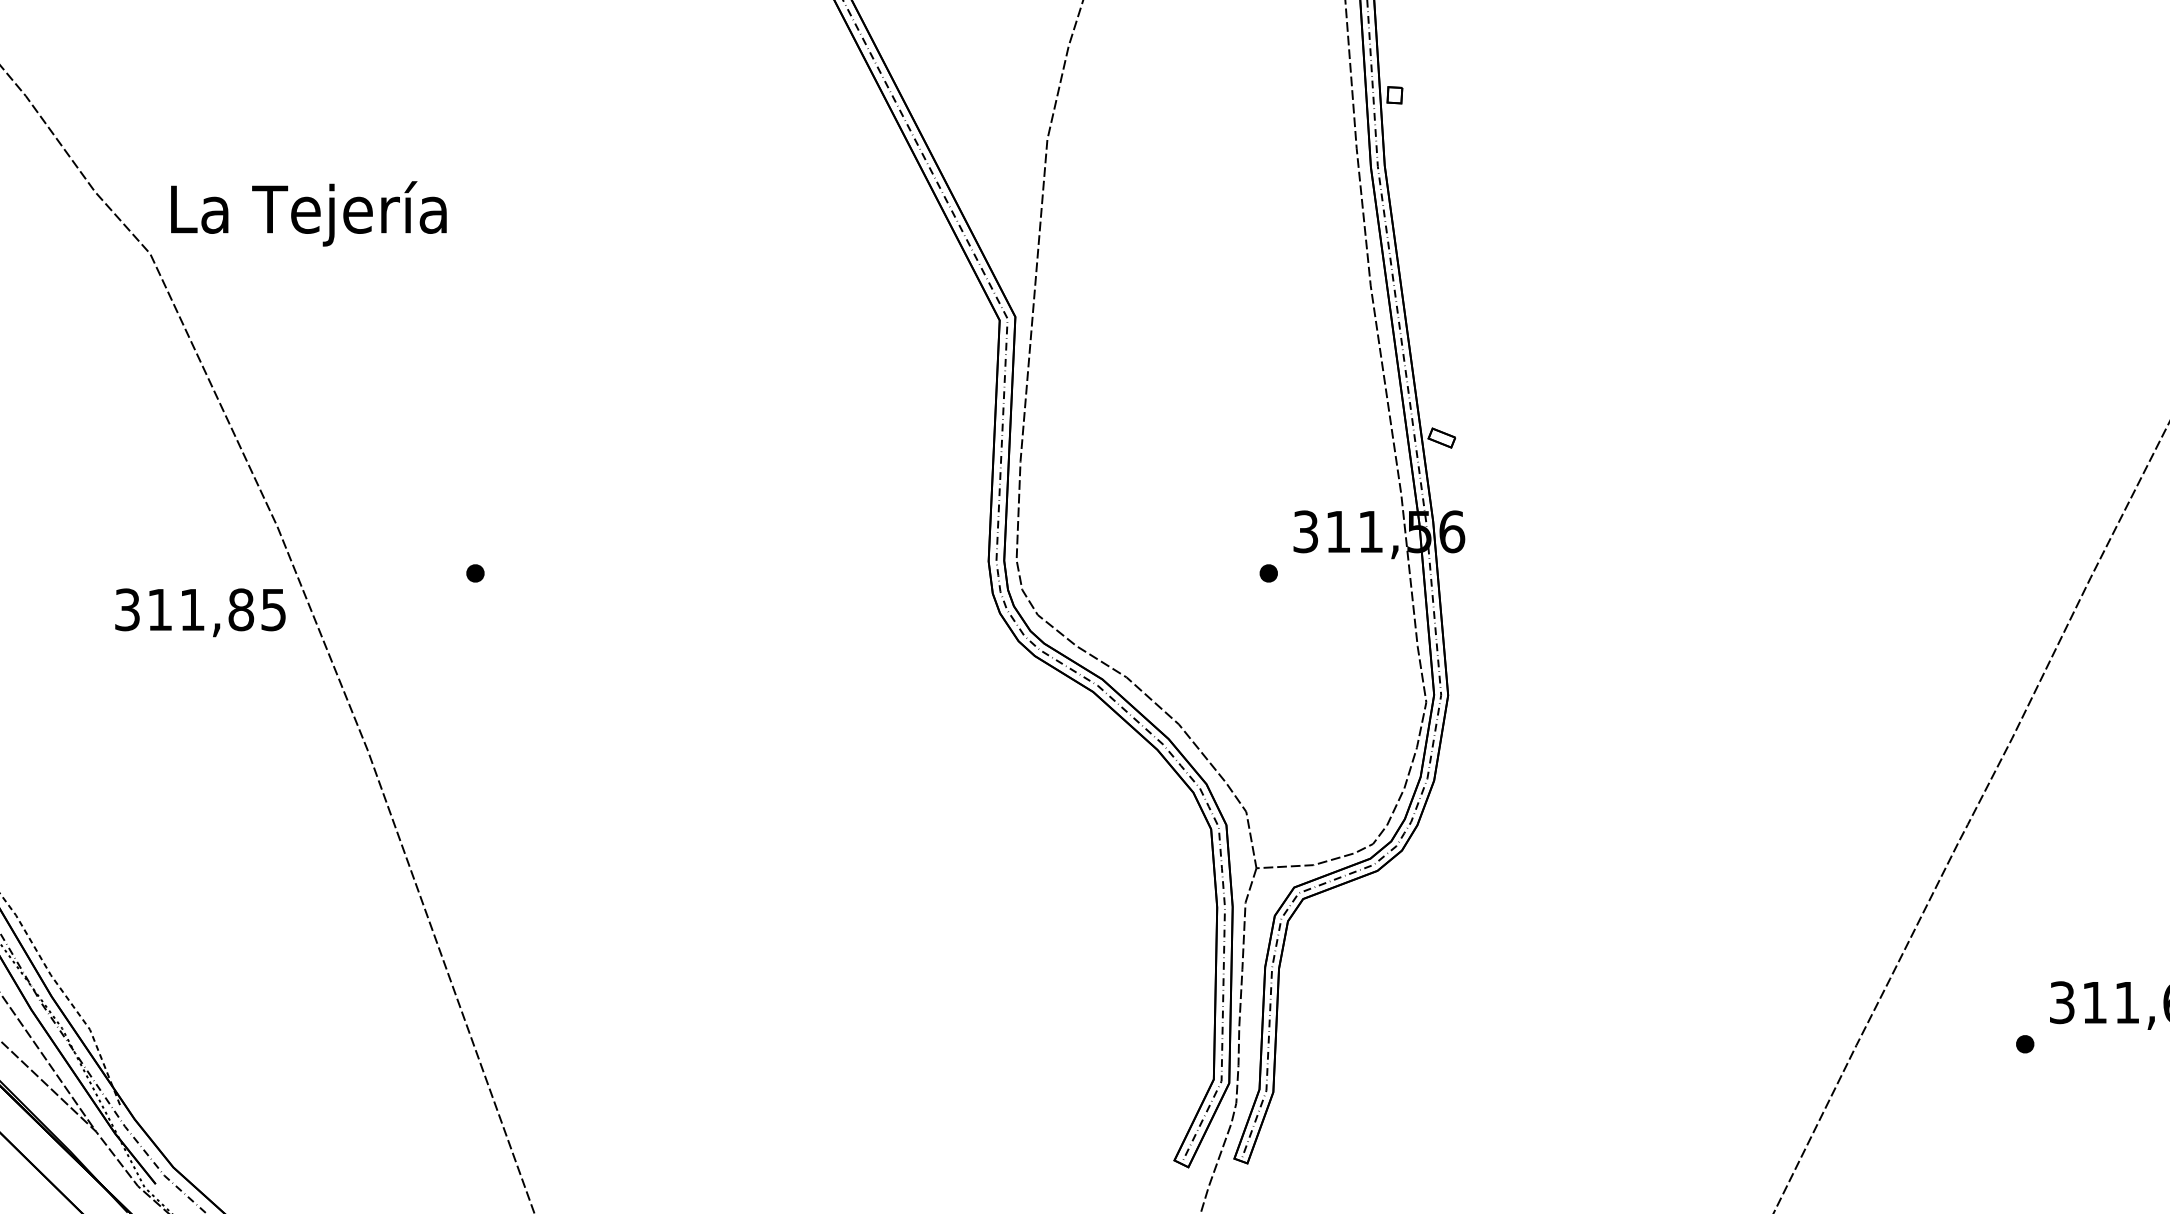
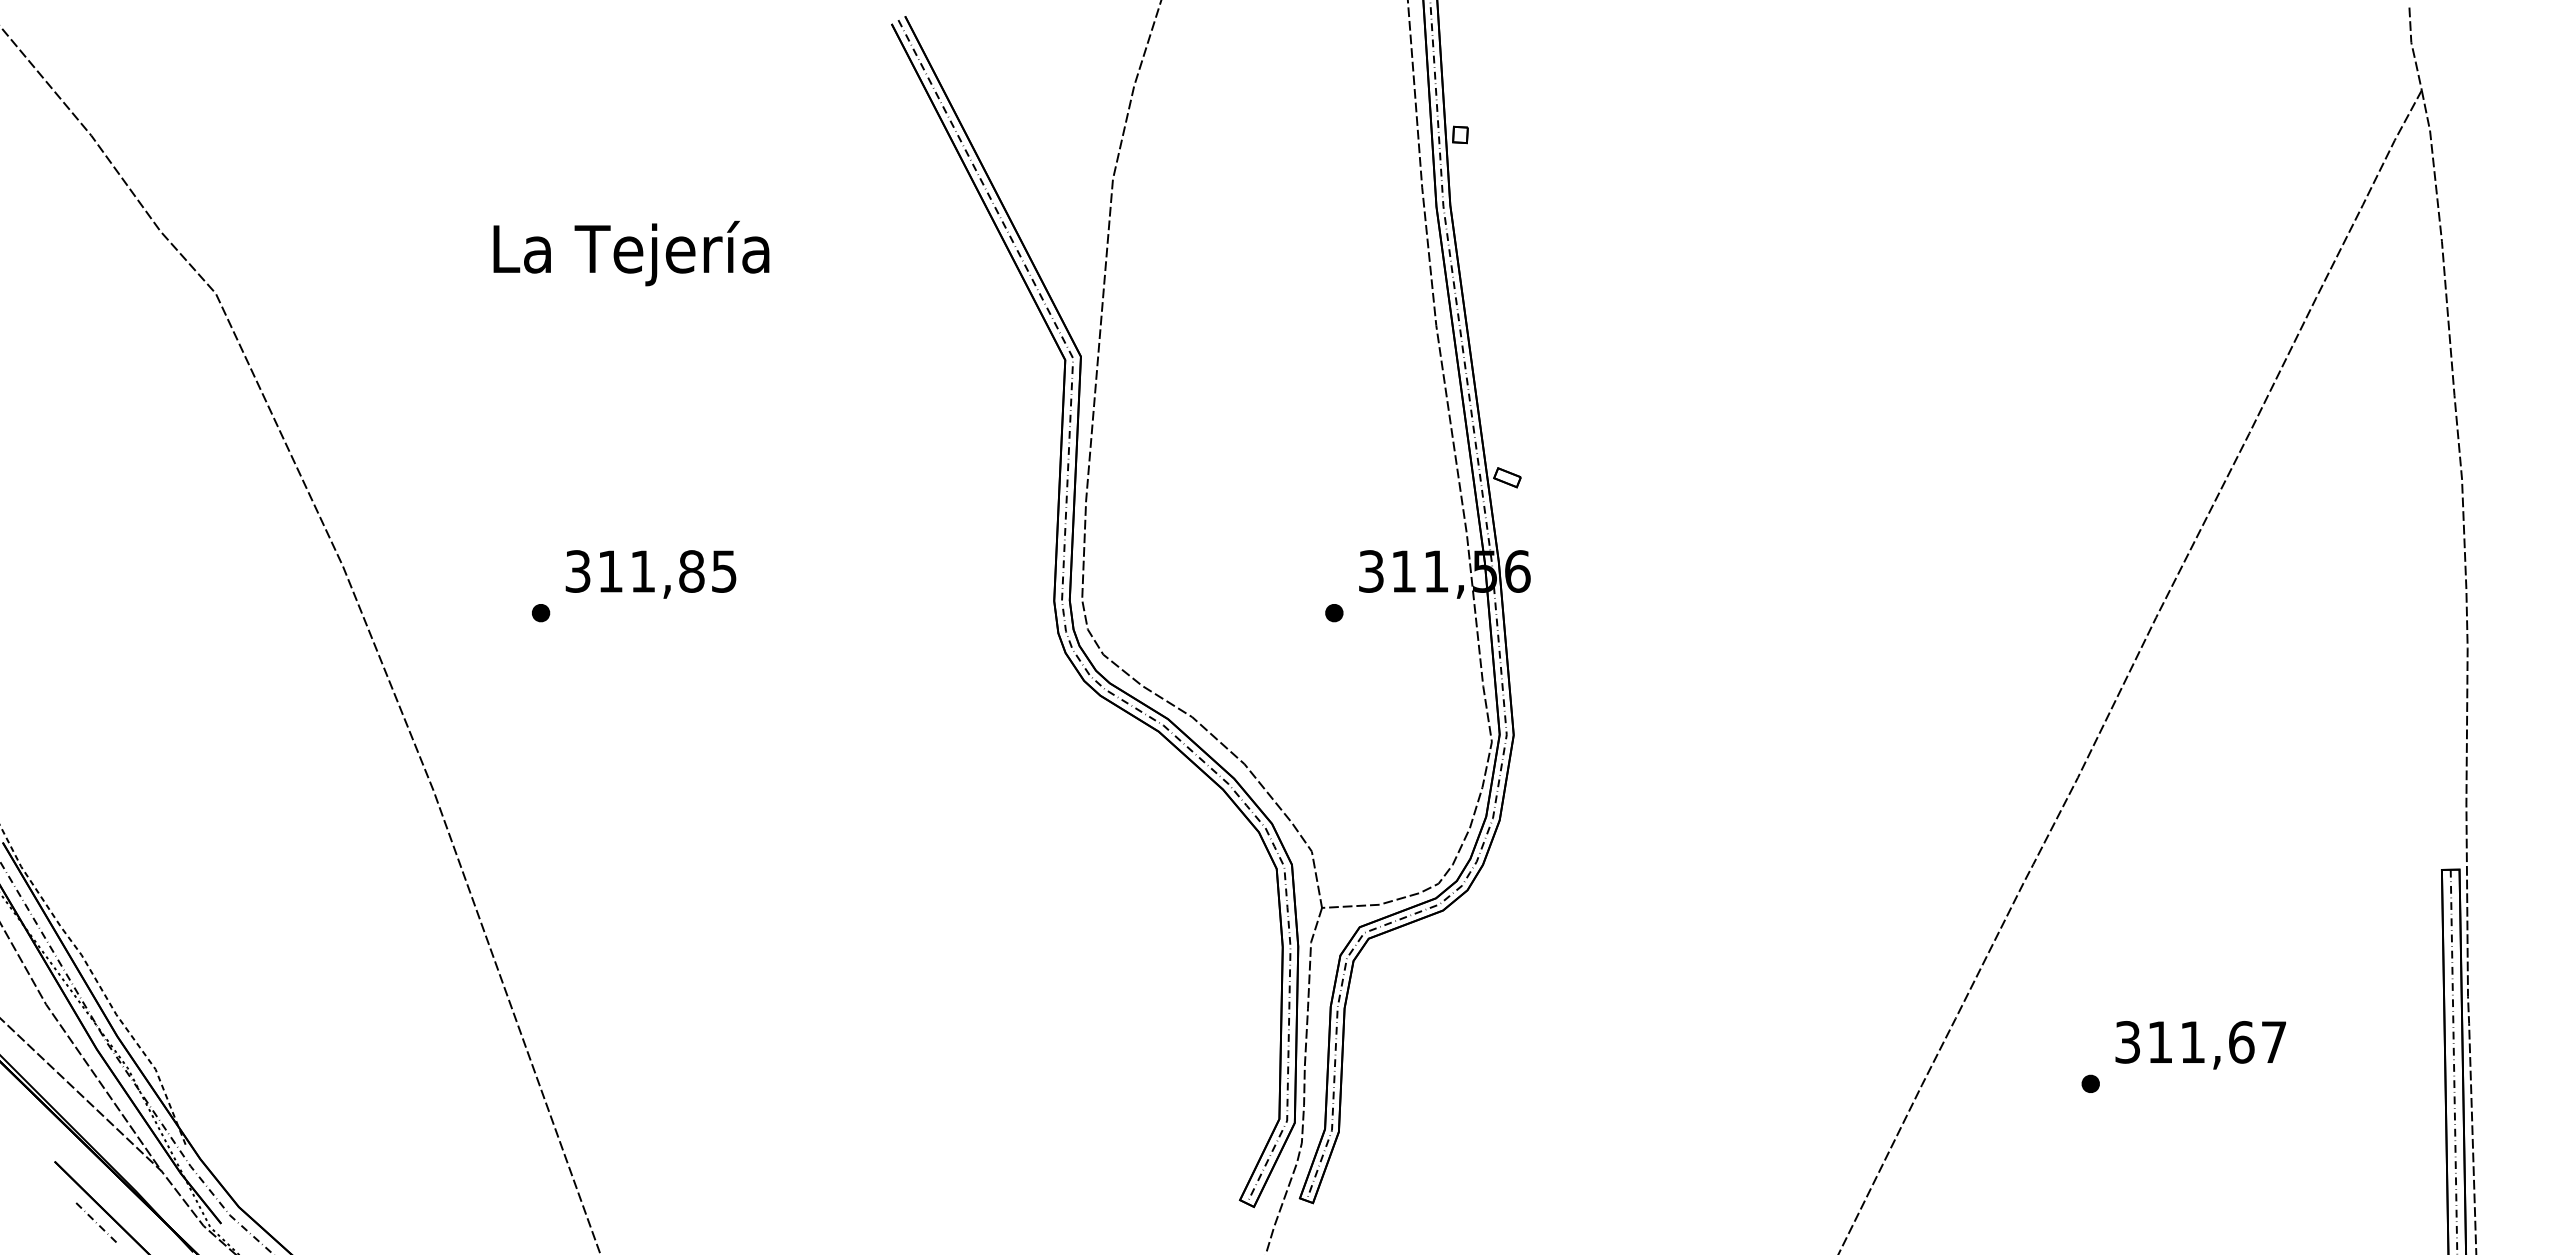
text: (308, 213) -> (631, 253), moved
text: (199, 612) -> (650, 574), moved
line: (30, 1182) -> (96, 1222), added

